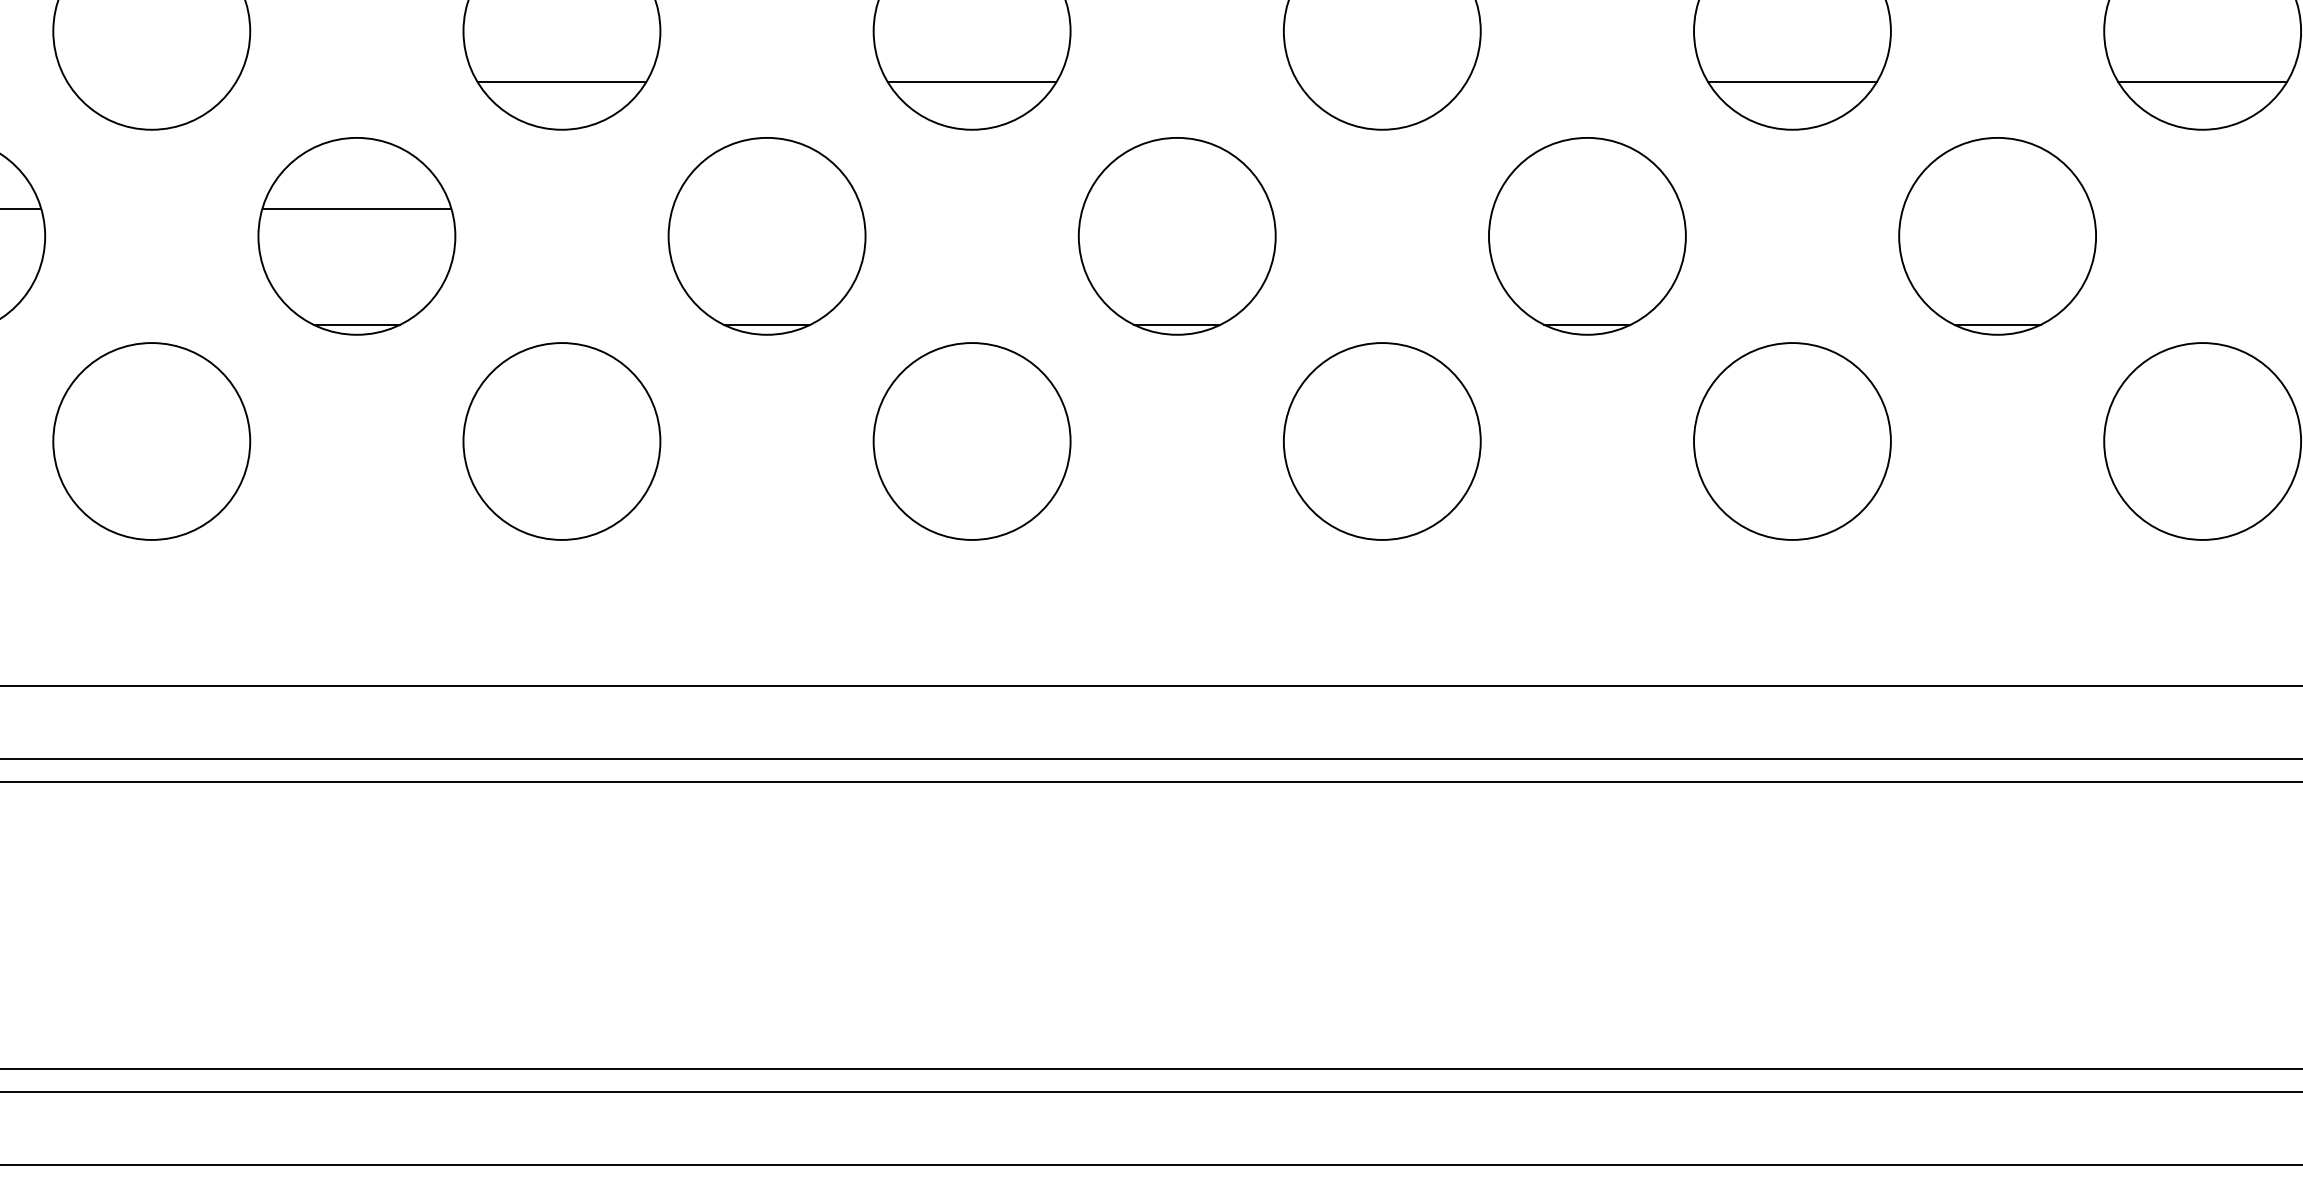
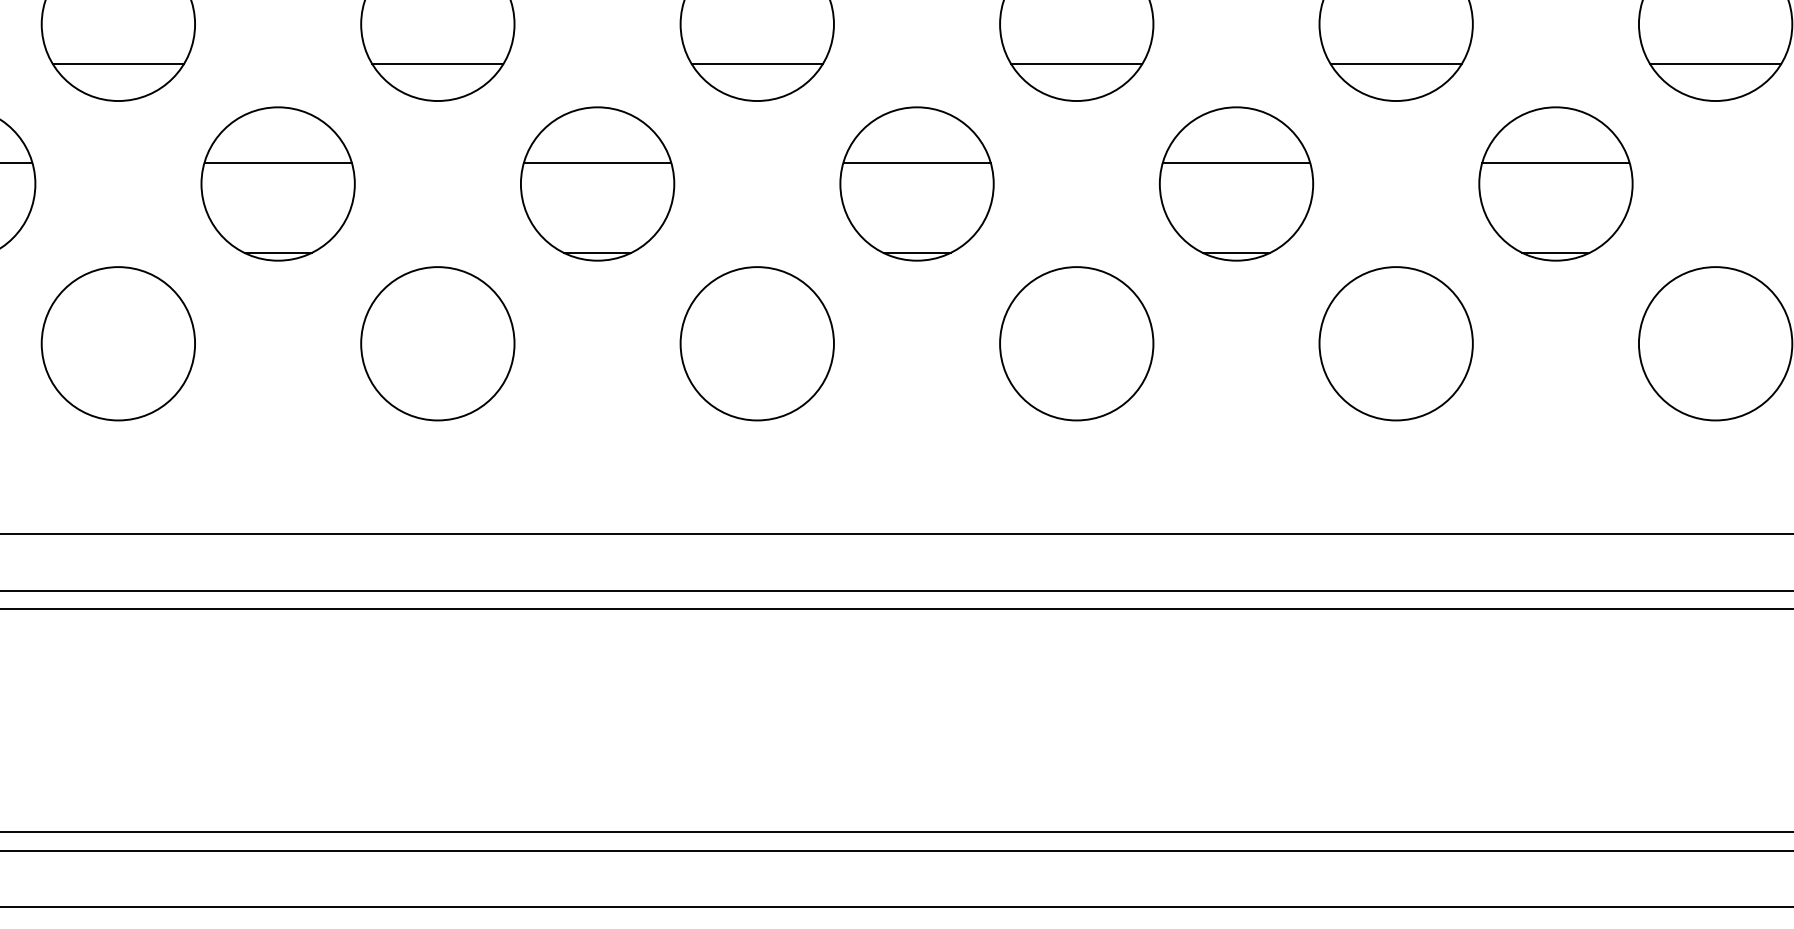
line: (151, 81) -> (118, 63), added
line: (1382, 81) -> (1076, 63), added
line: (766, 208) -> (597, 162), added
line: (1176, 208) -> (916, 162), added
line: (1587, 208) -> (1236, 162), added
line: (1997, 208) -> (1555, 162), added

